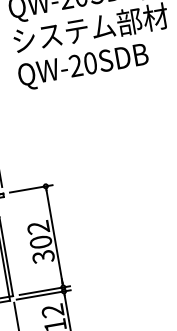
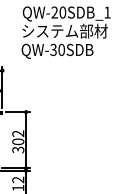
text: (75, 66) -> (53, 50), QW-20SDB -> QW-30SDB

